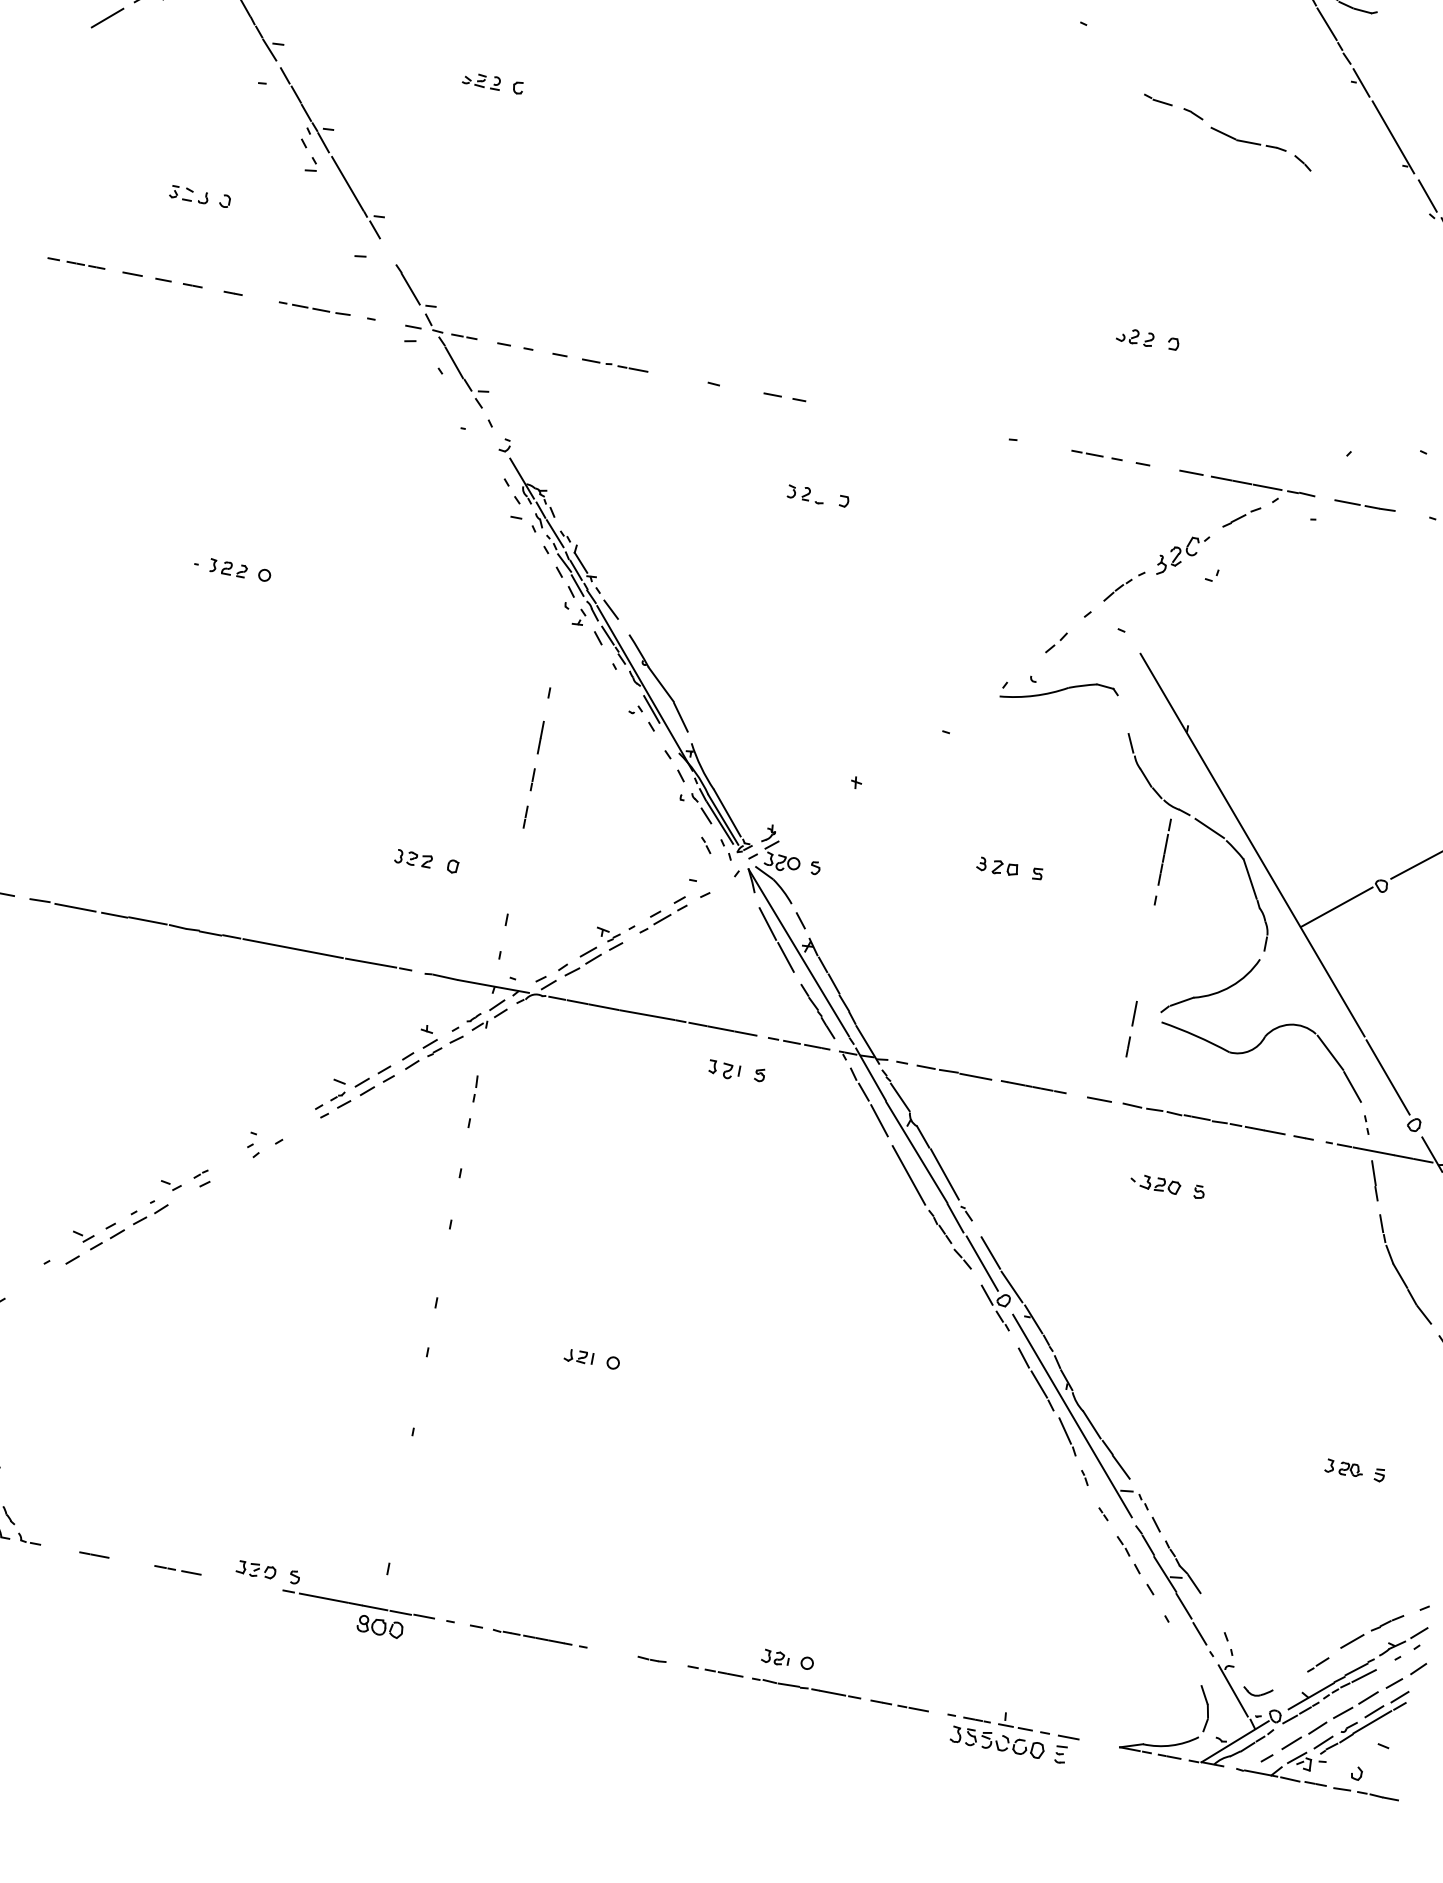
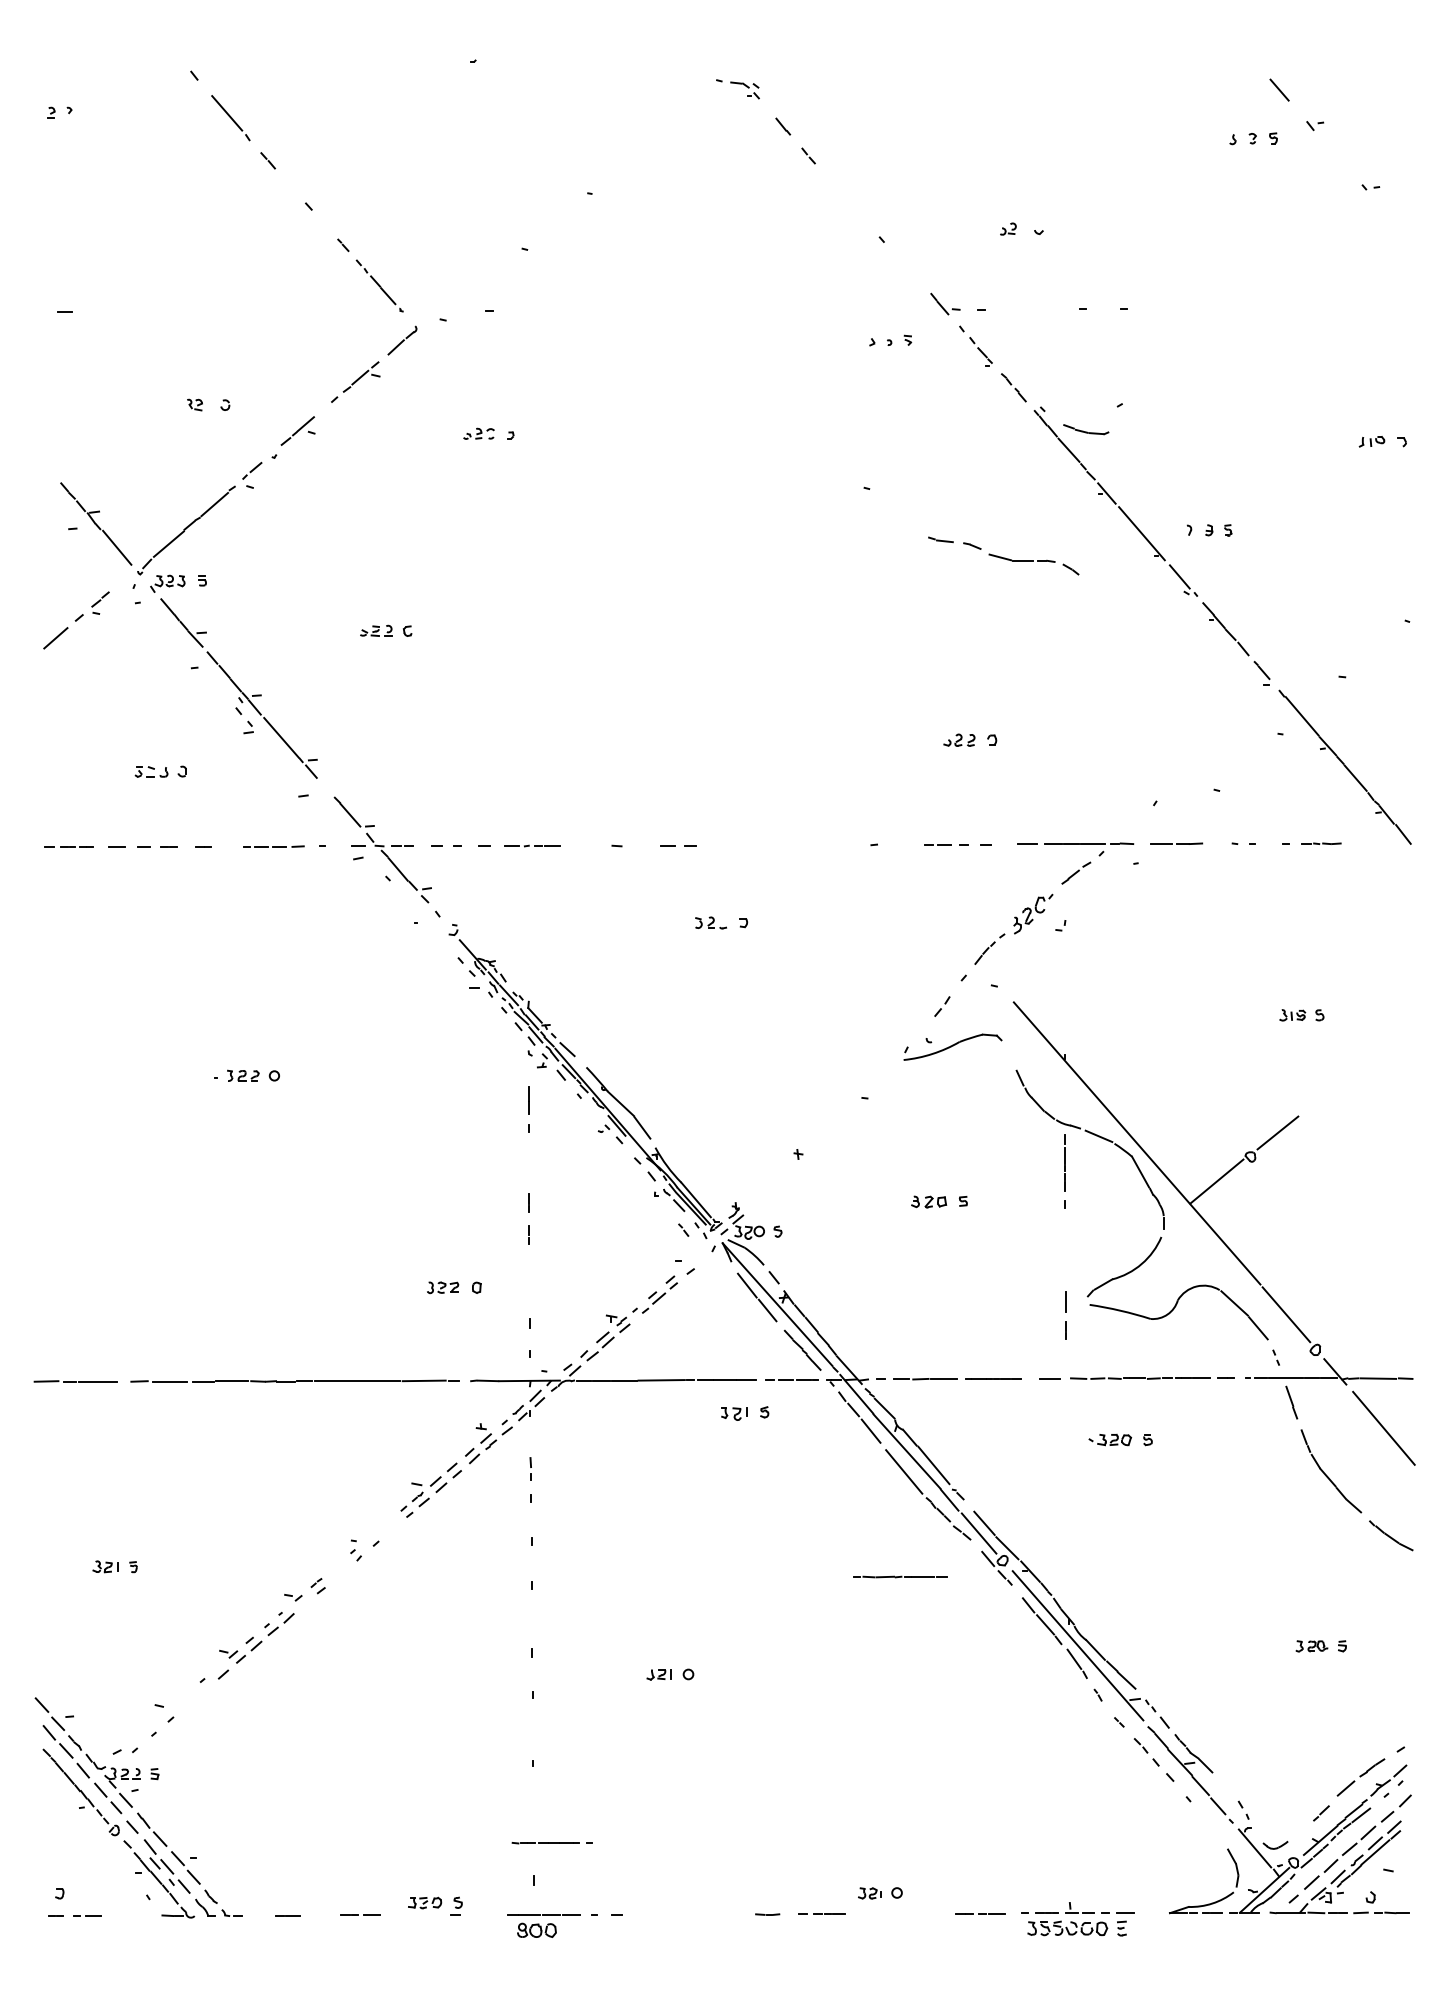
line: (539, 737) -> (528, 1100), moved
line: (323, 1598) -> (485, 1915), removed
line: (538, 1639) -> (551, 1843), moved
part: (806, 1687) -> (900, 1576), moved

